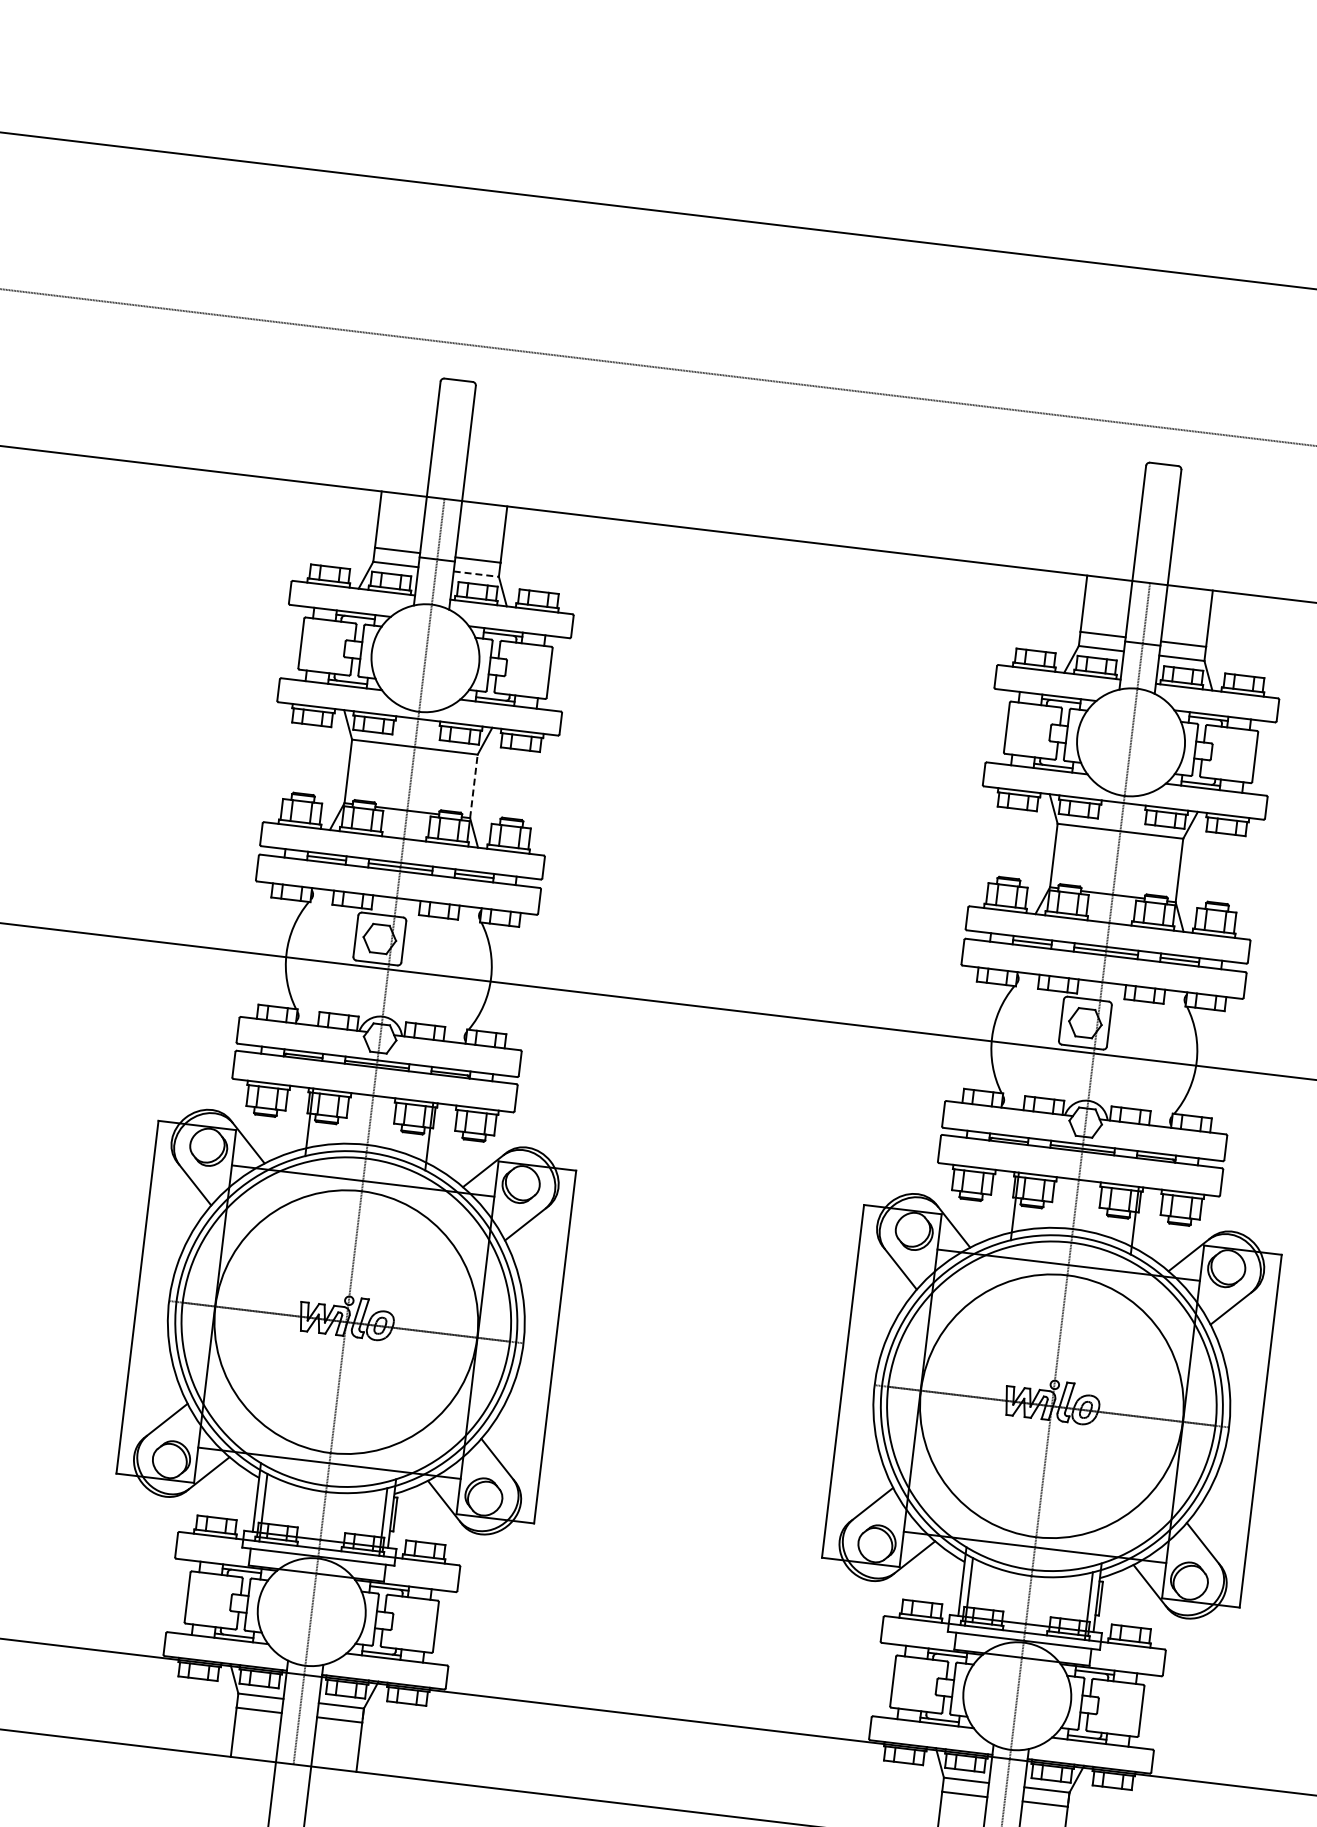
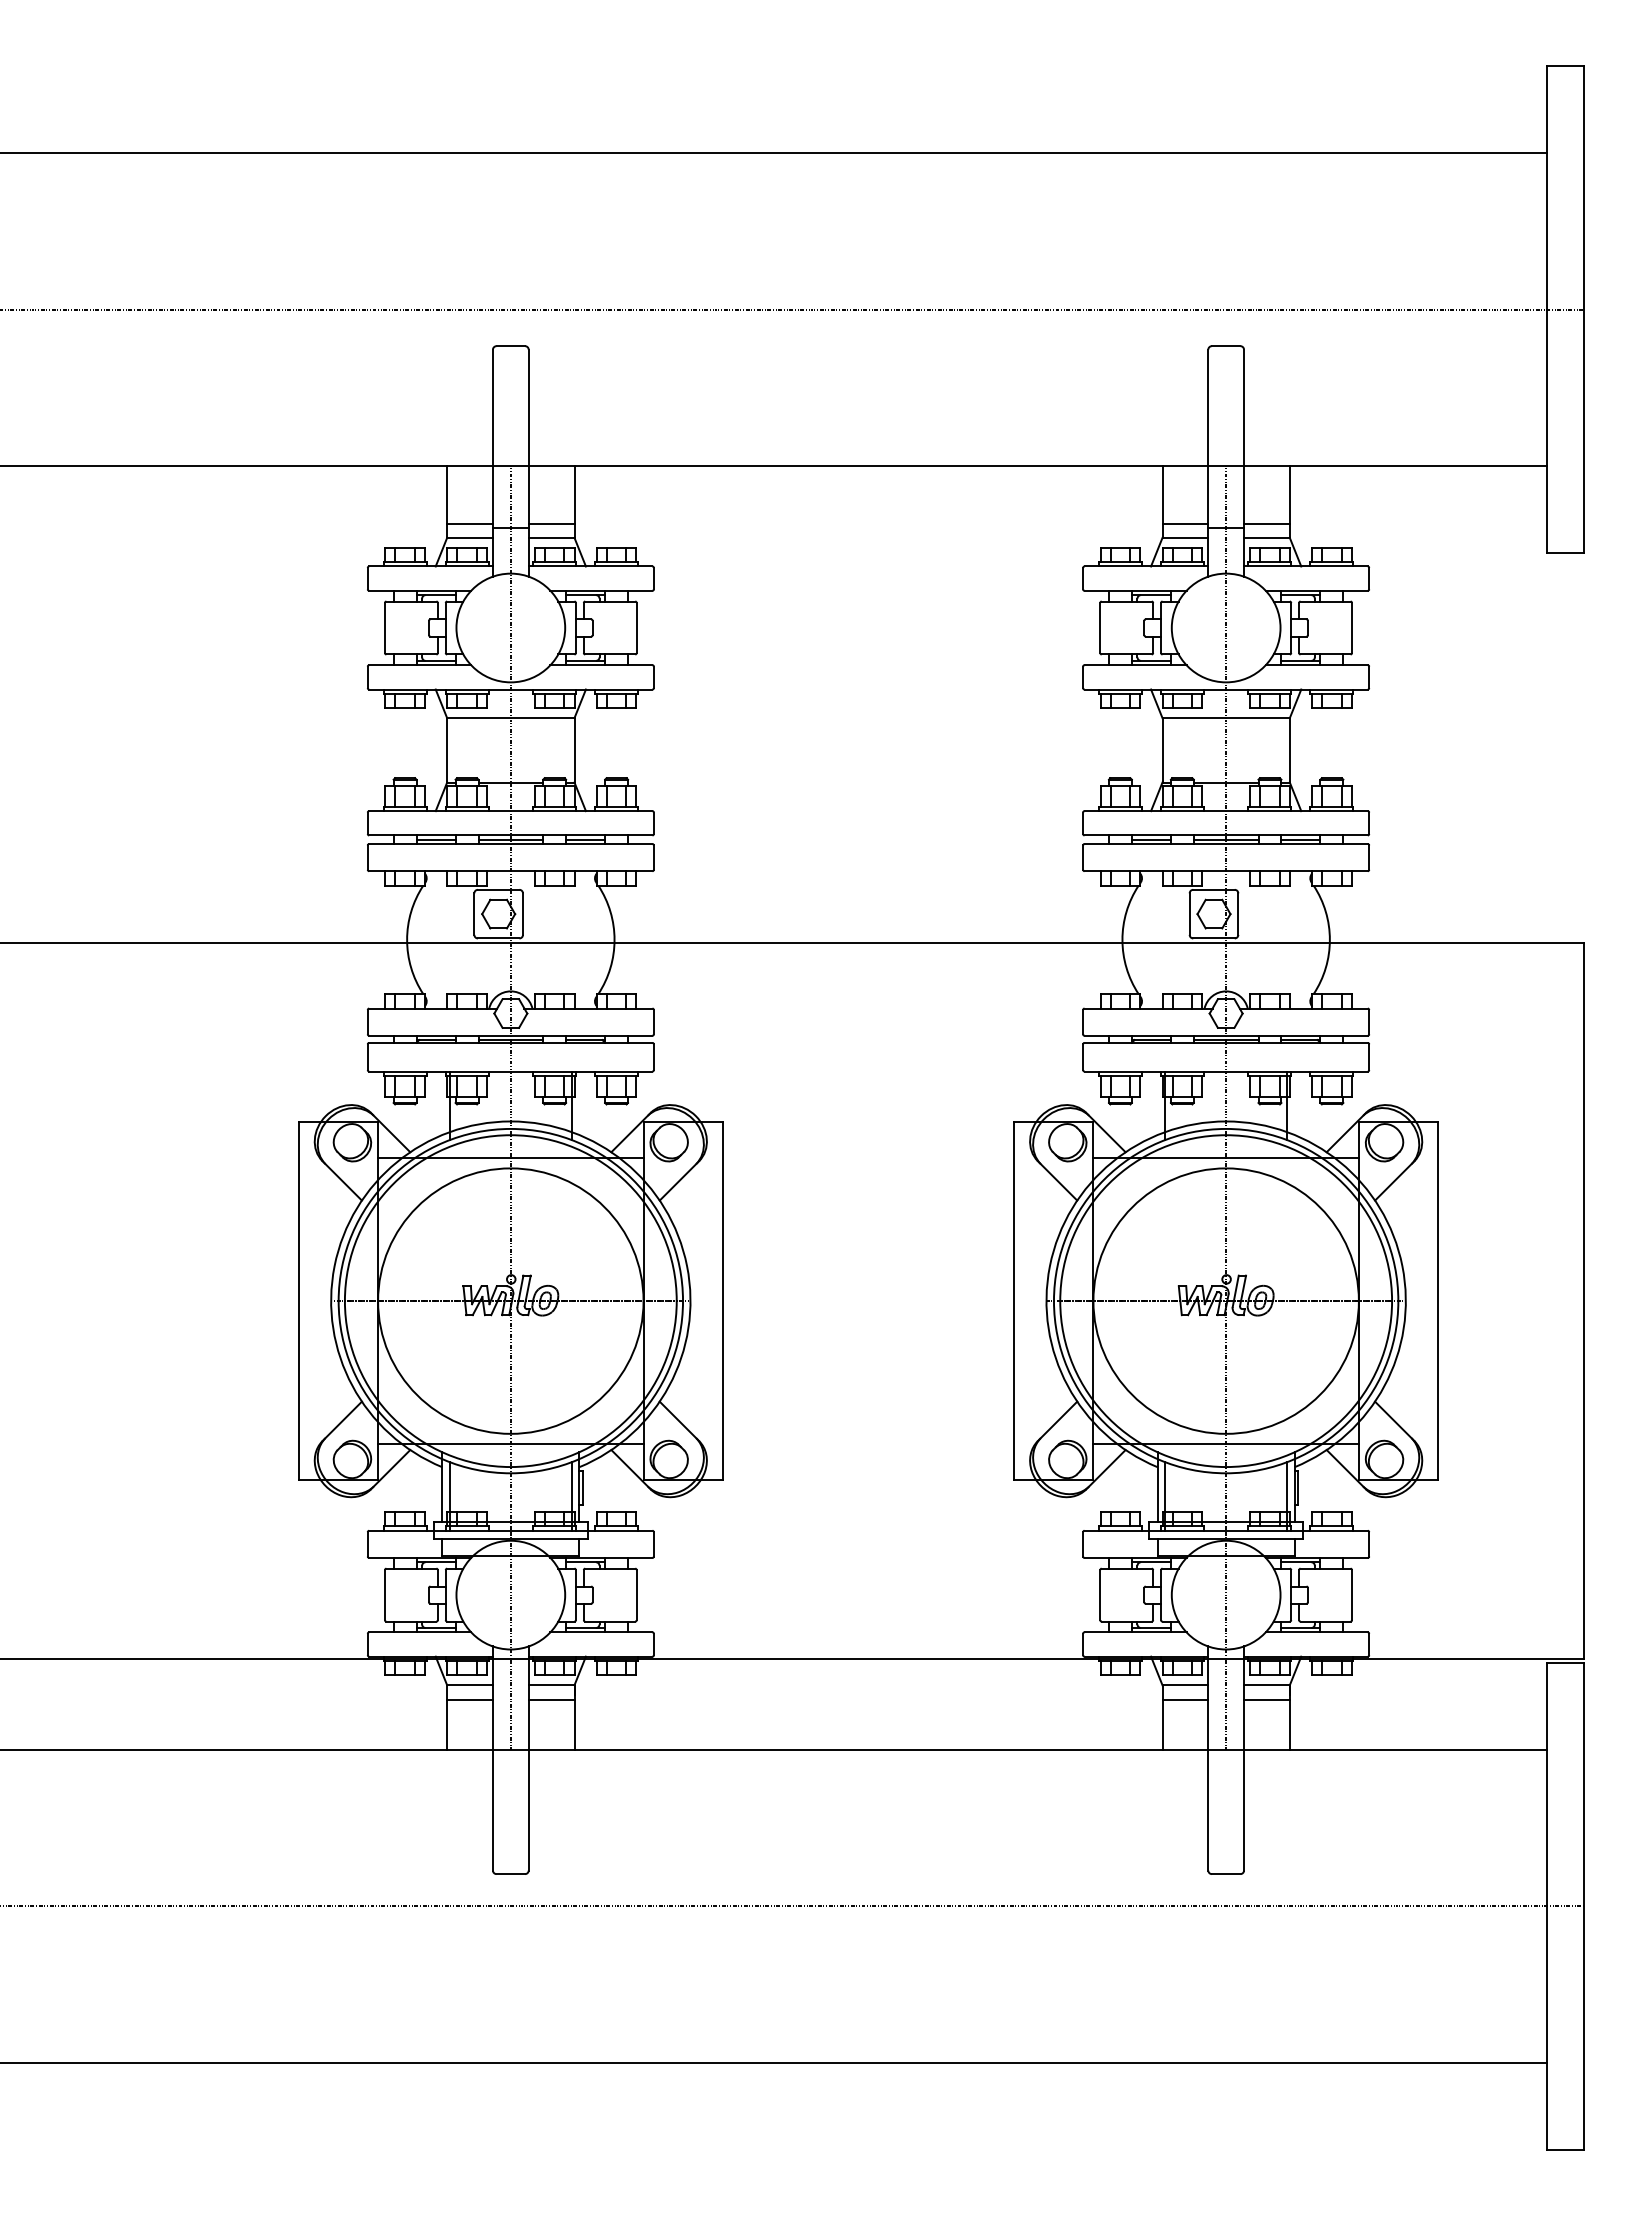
line: (476, 573) -> (551, 537), dashed -> solid
line: (474, 785) -> (574, 749), dashed -> solid

